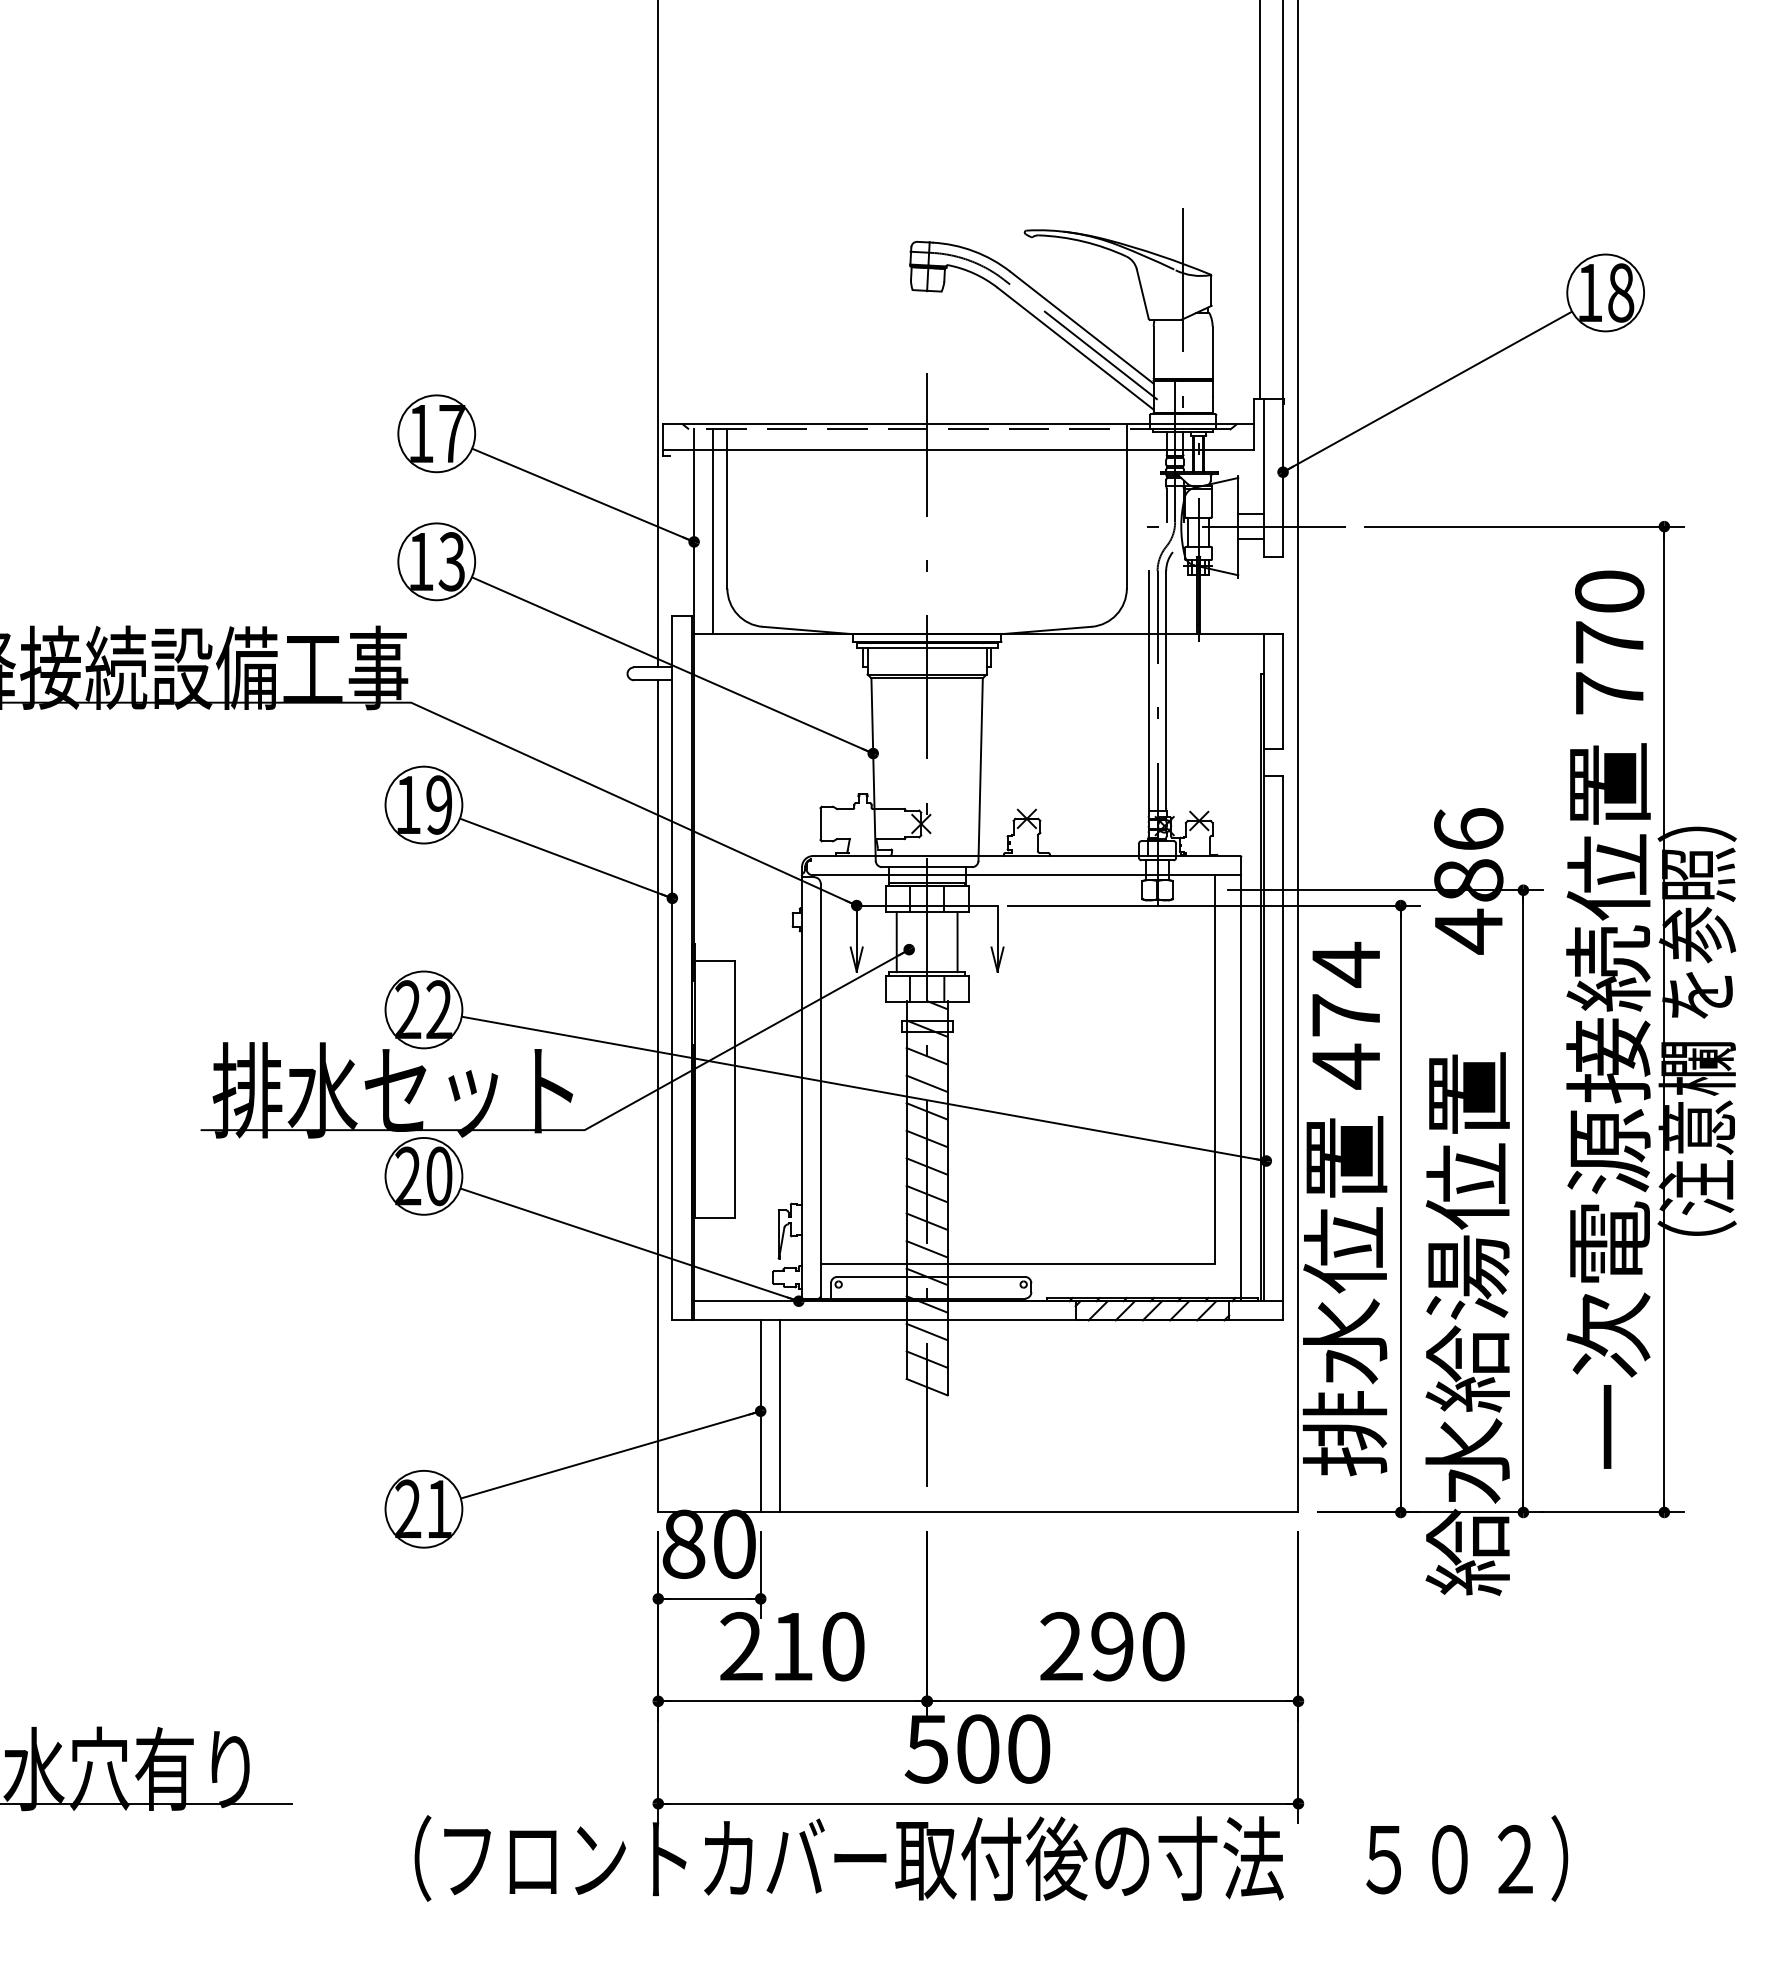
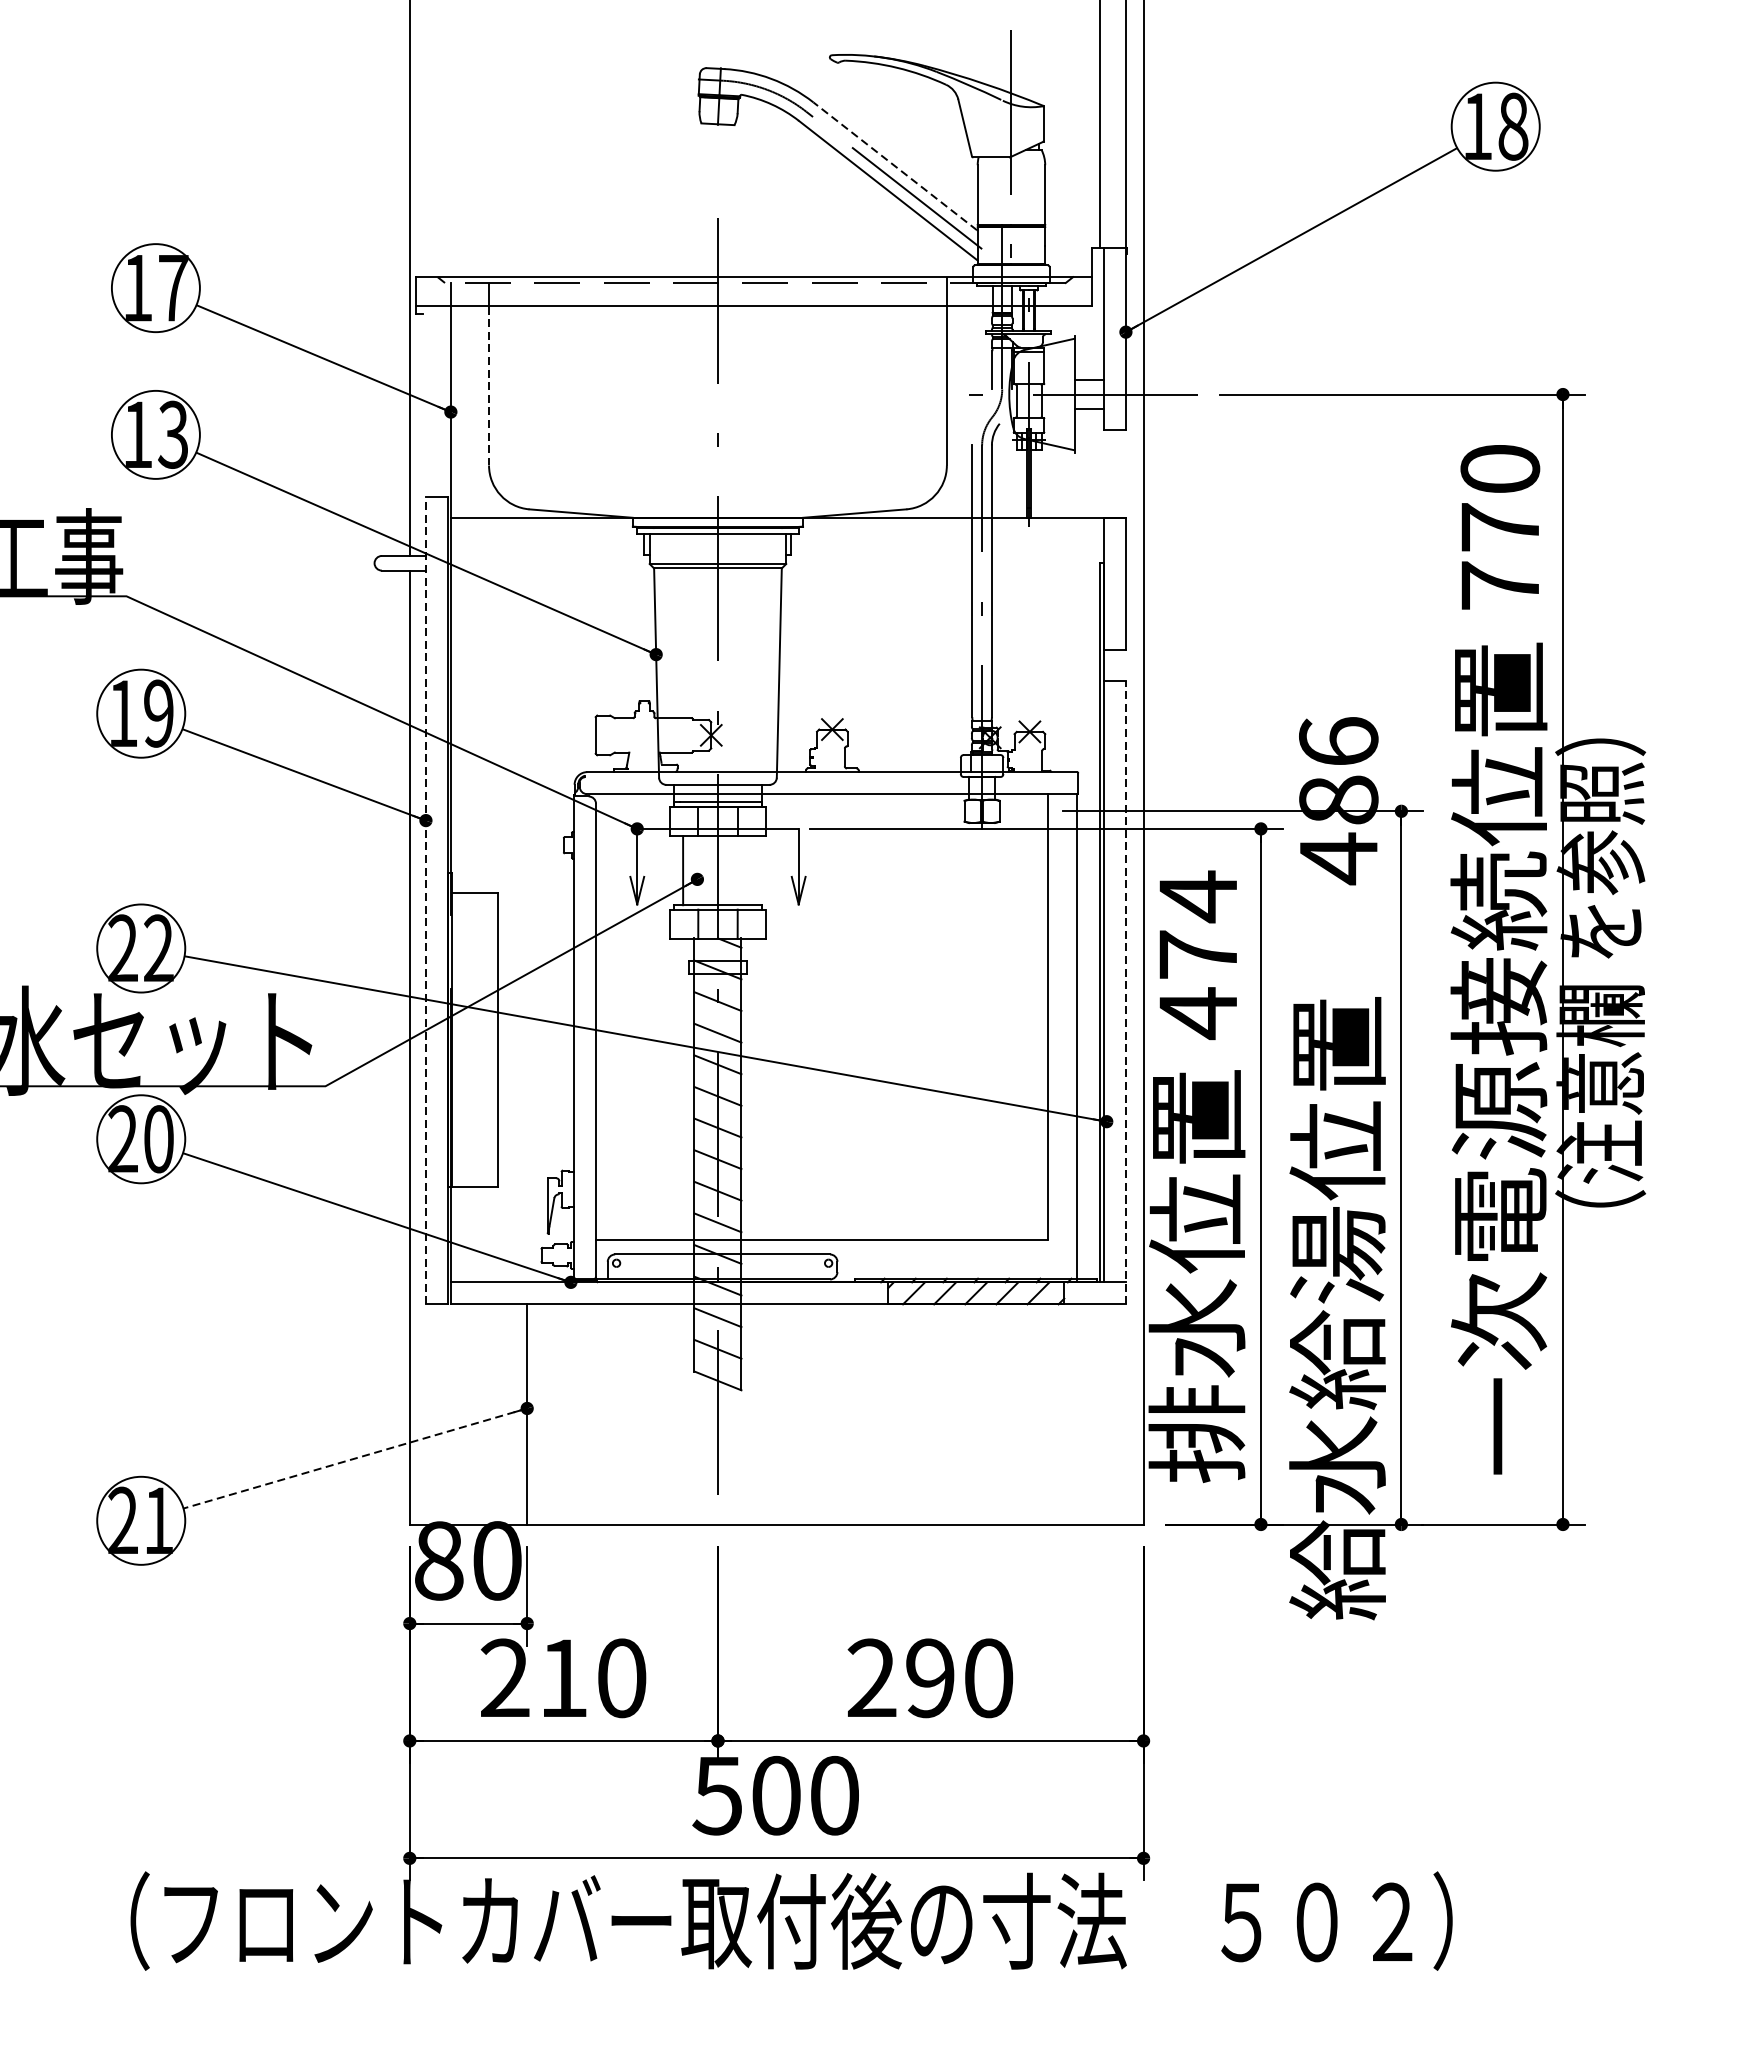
line: (1081, 327) -> (894, 166), solid -> dashed
line: (727, 519) -> (489, 386), solid -> dashed
line: (713, 531) -> (473, 400), removed
line: (957, 942) -> (752, 871), removed
line: (672, 967) -> (426, 899), solid -> dashed
line: (1283, 1047) -> (1126, 991), solid -> dashed
line: (779, 1416) -> (548, 1414), removed
line: (610, 1455) -> (355, 1459), solid -> dashed

